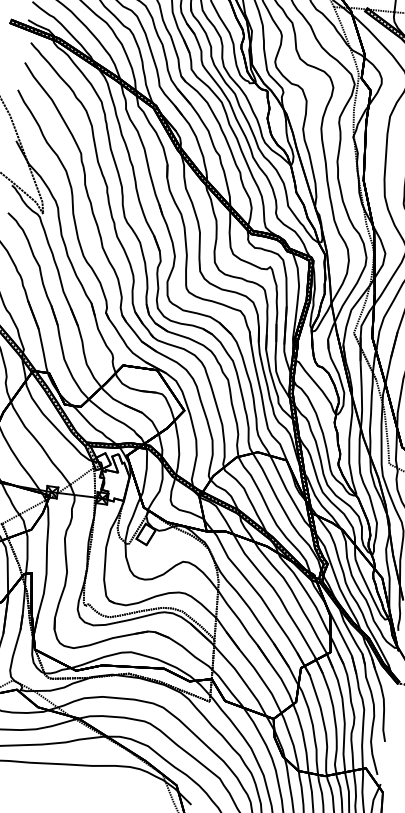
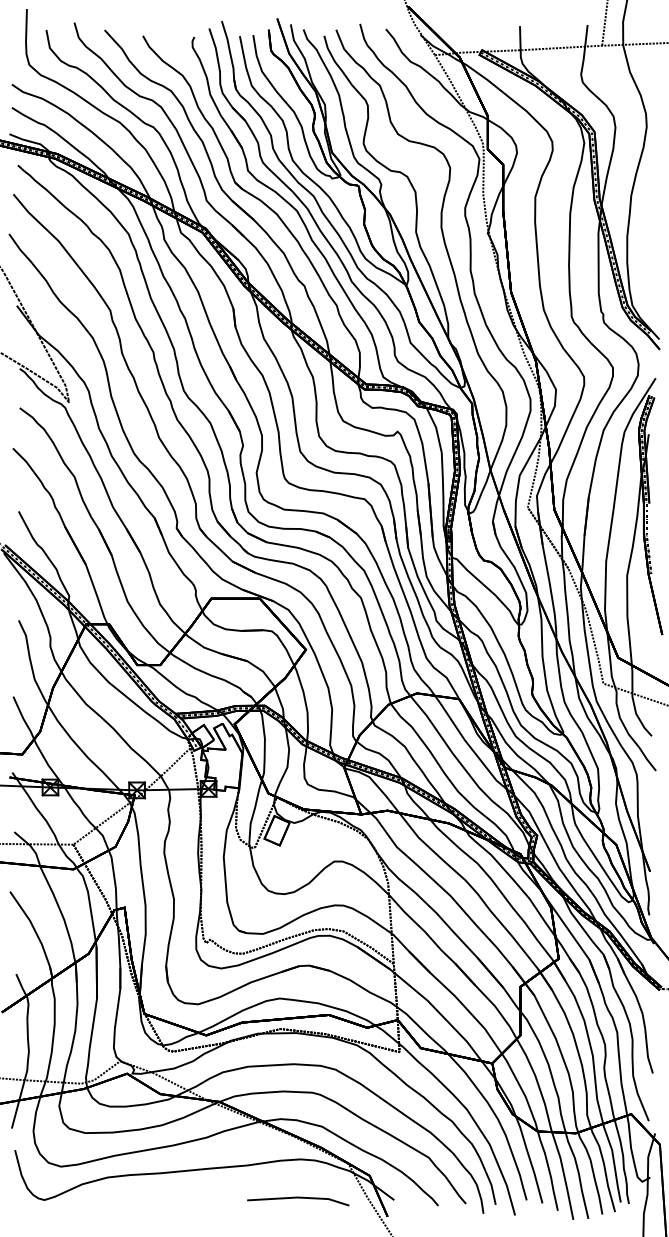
line: (124, 794) -> (298, 1198), added

